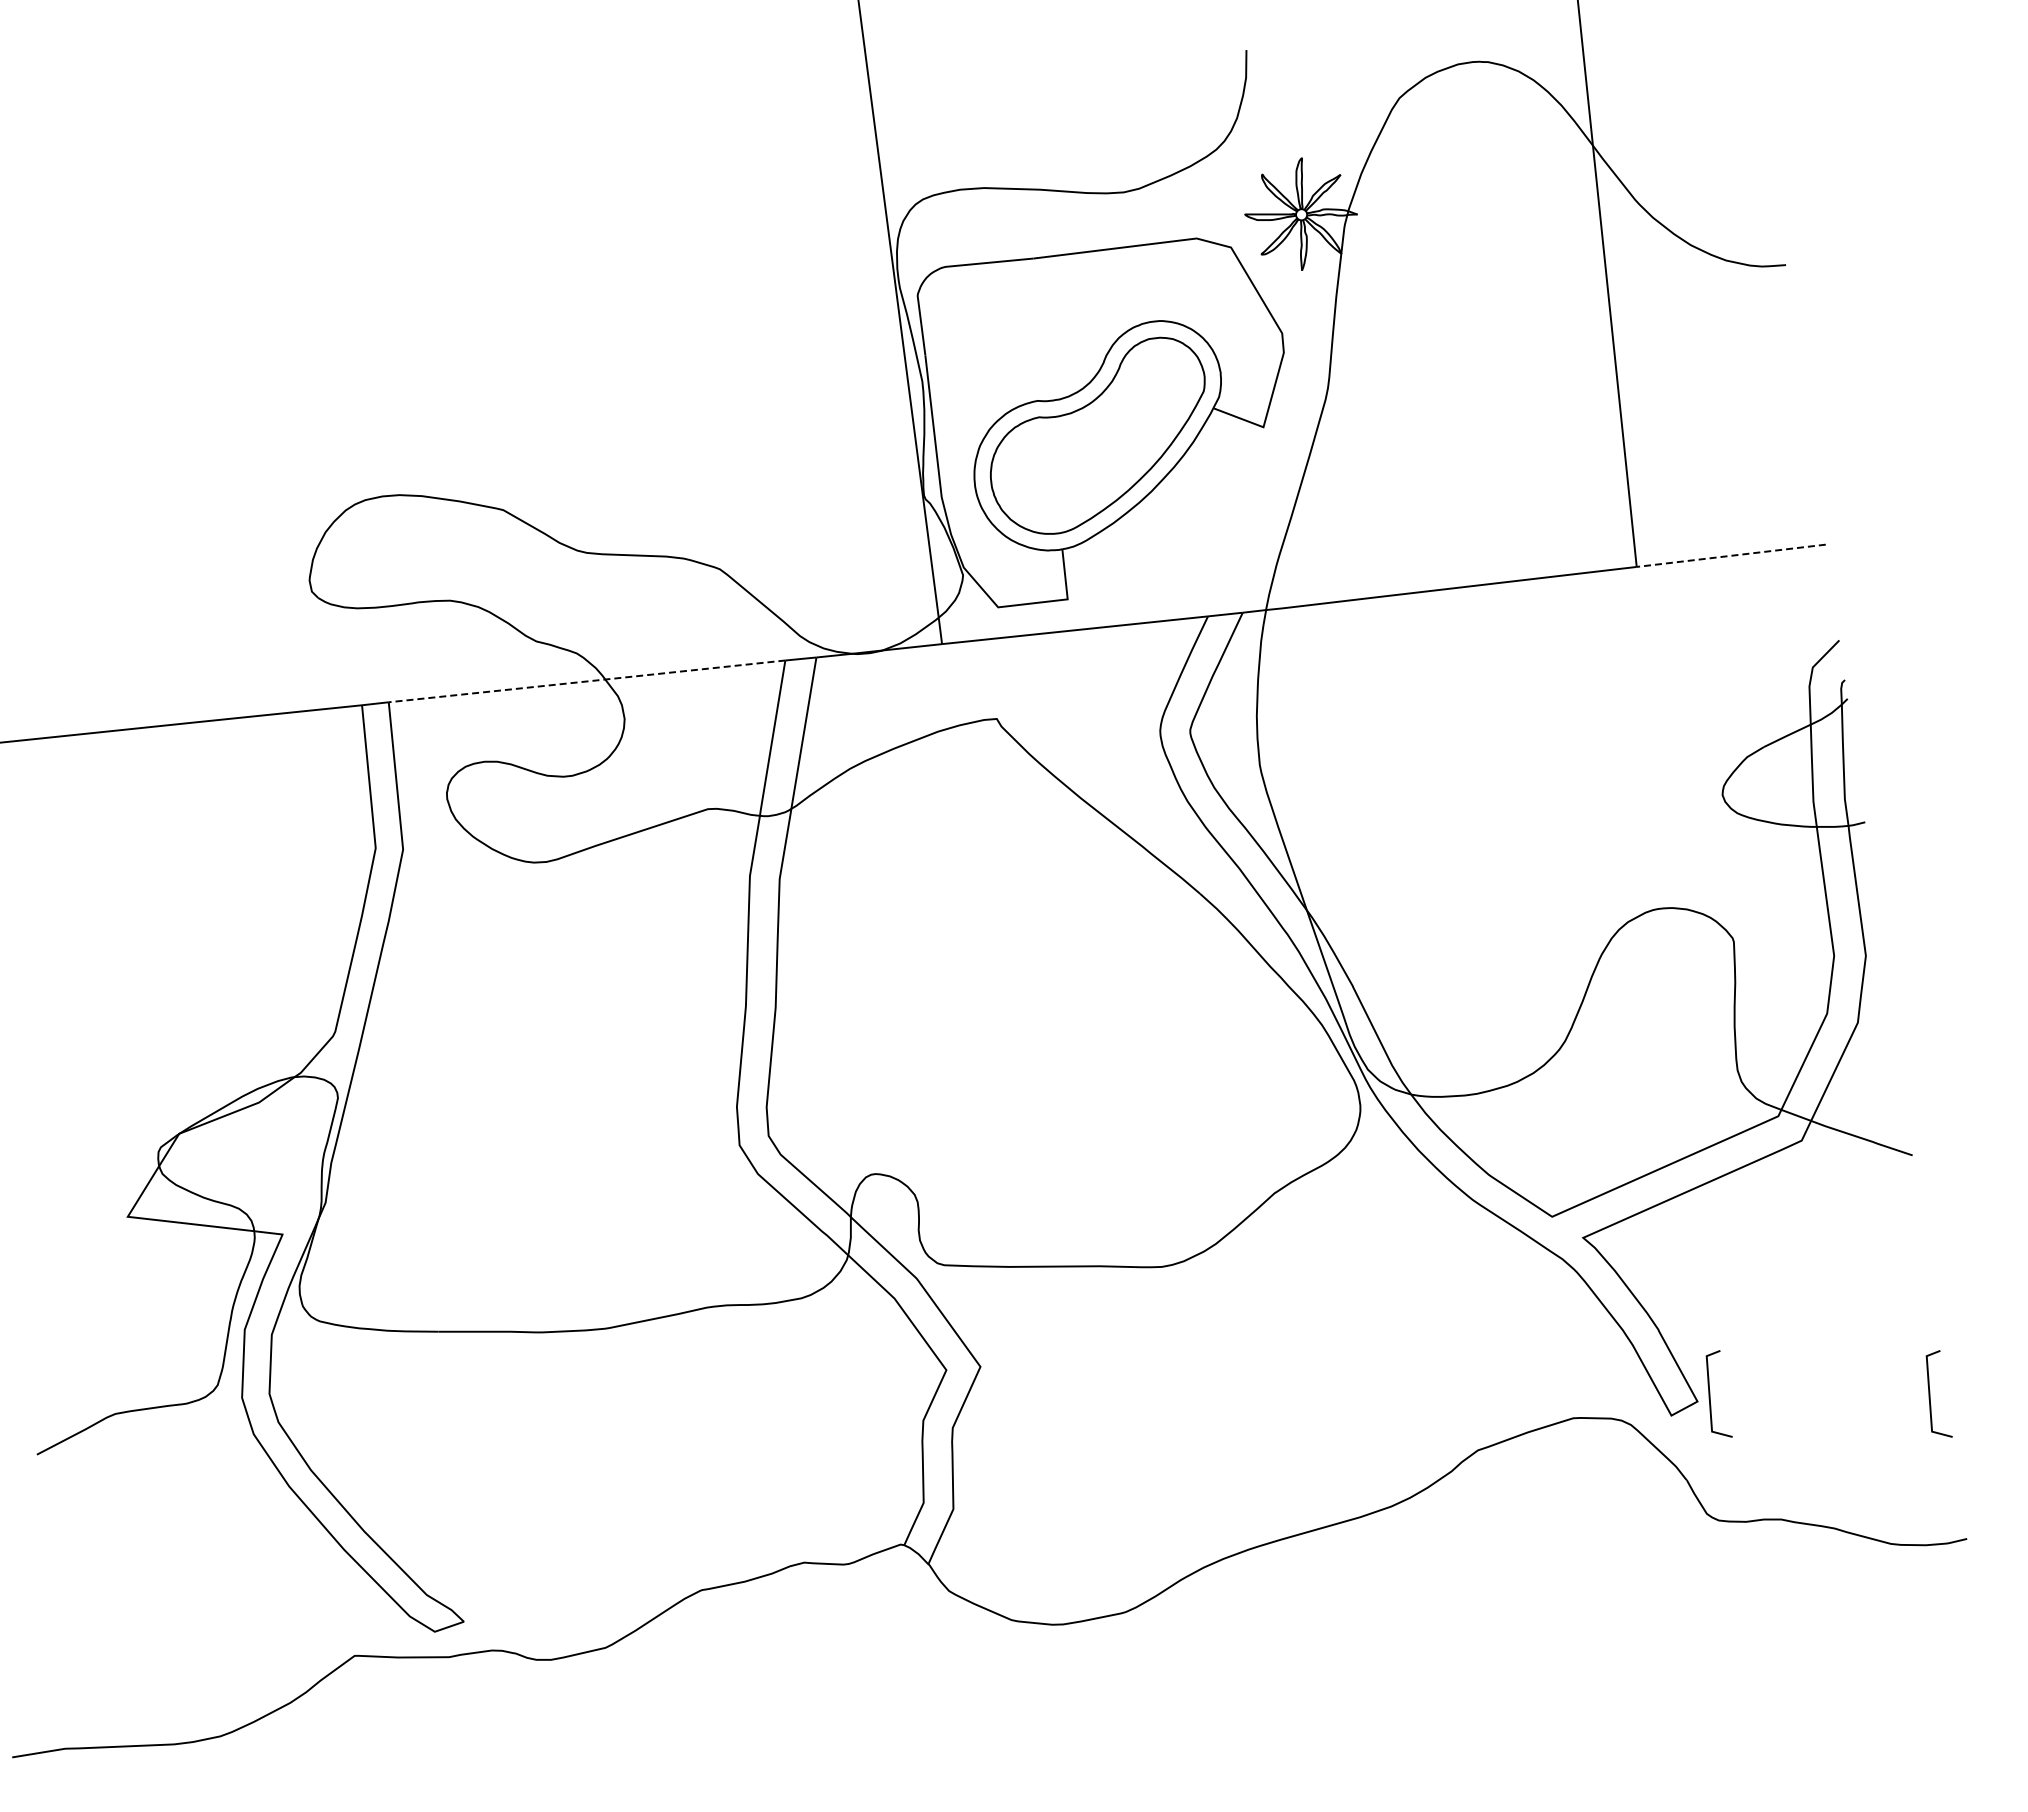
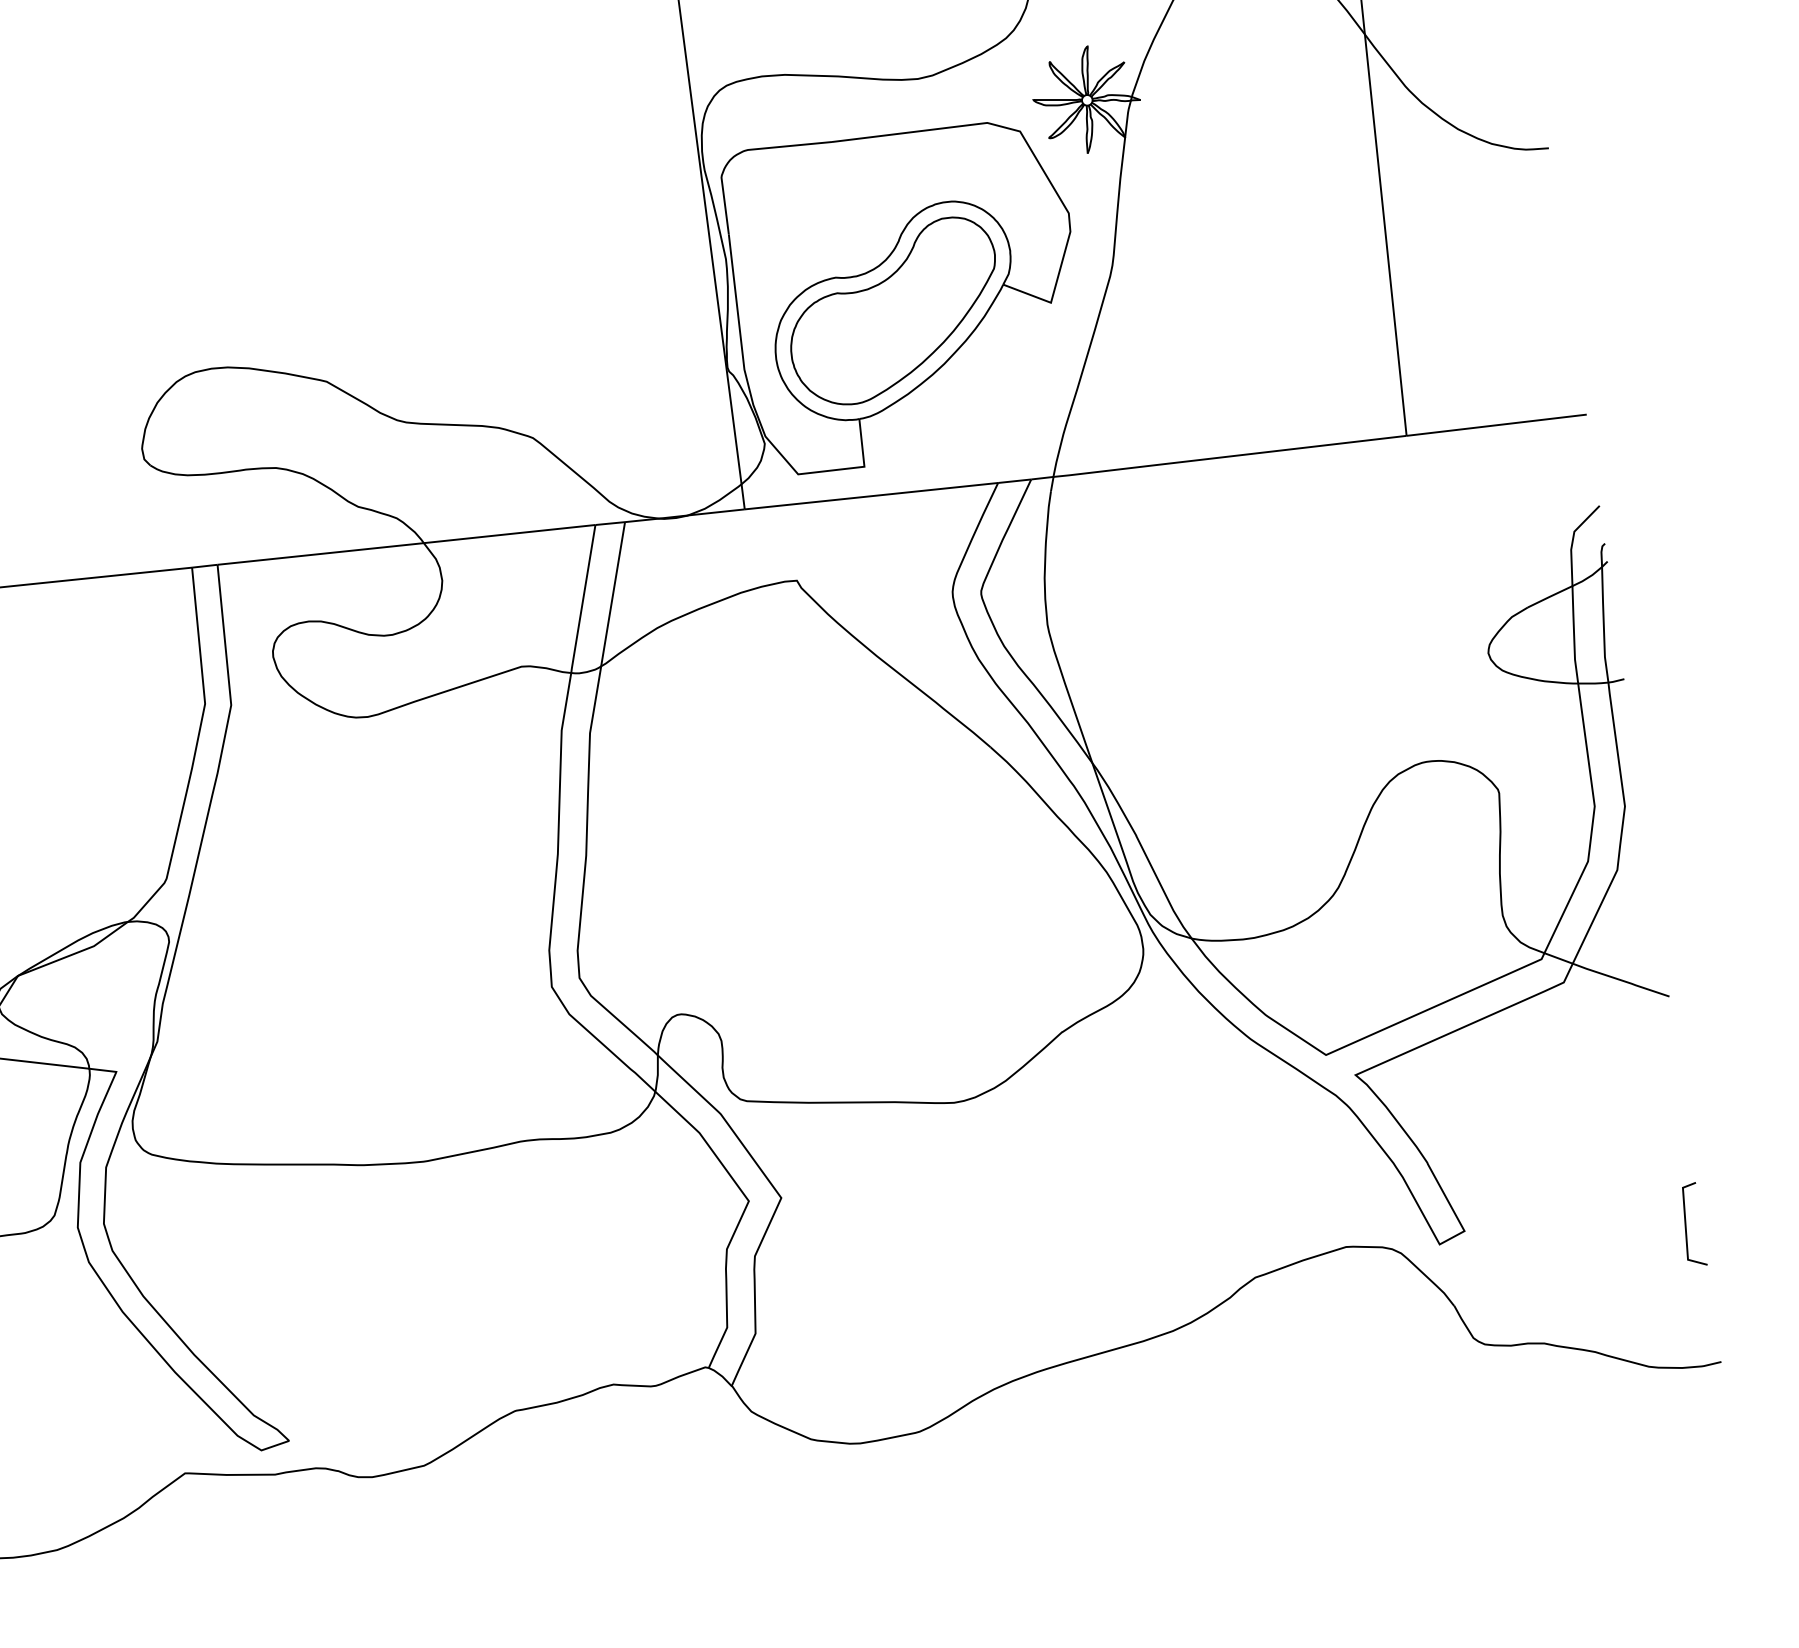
line: (1730, 555) -> (1495, 424), dashed -> solid
line: (587, 681) -> (406, 545), dashed -> solid
line: (1710, 1393) -> (1476, 1223), removed

